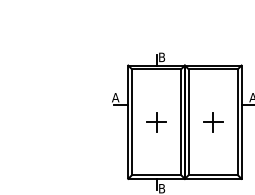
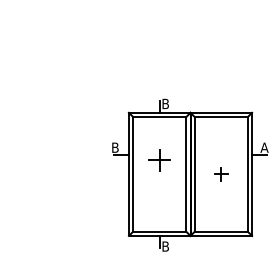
text: (115, 97) -> (115, 147), A -> B
part: (156, 122) -> (159, 160), moved
part: (213, 122) -> (221, 174), size x0.6

